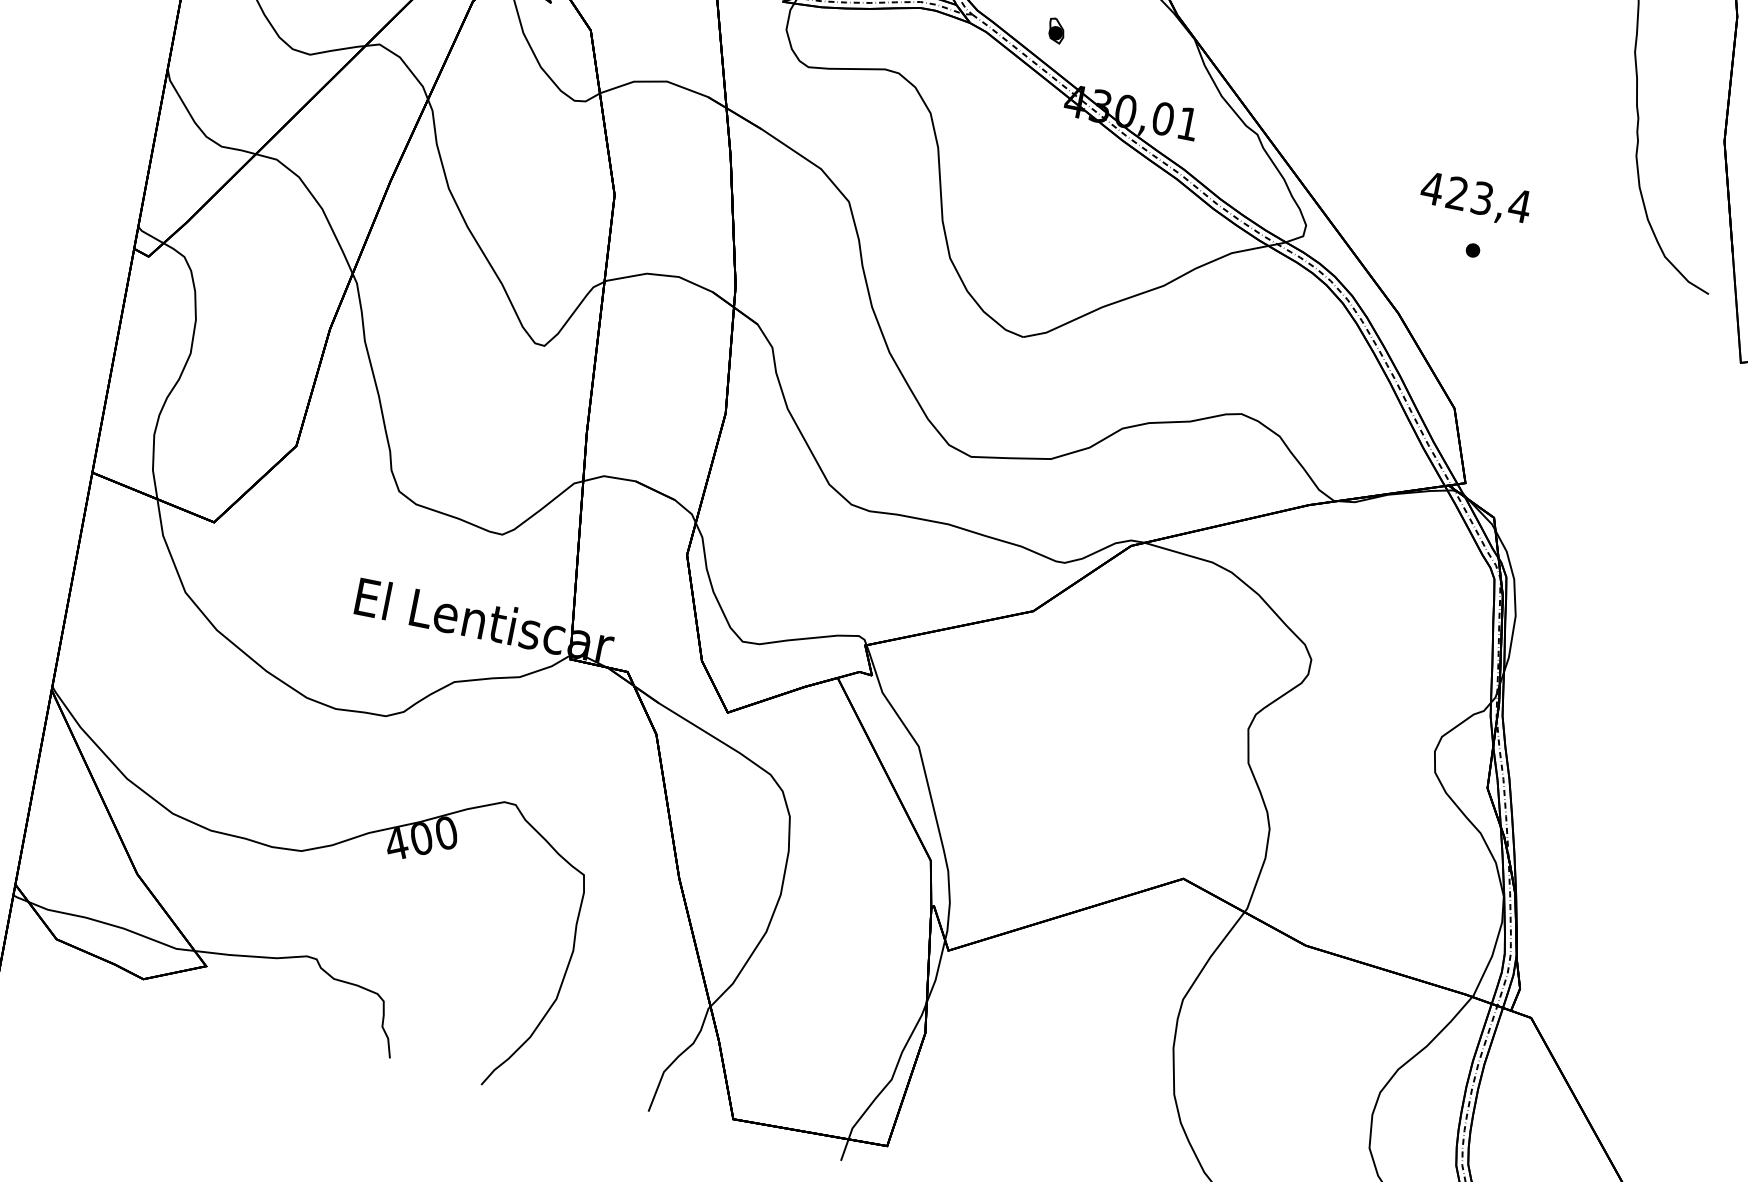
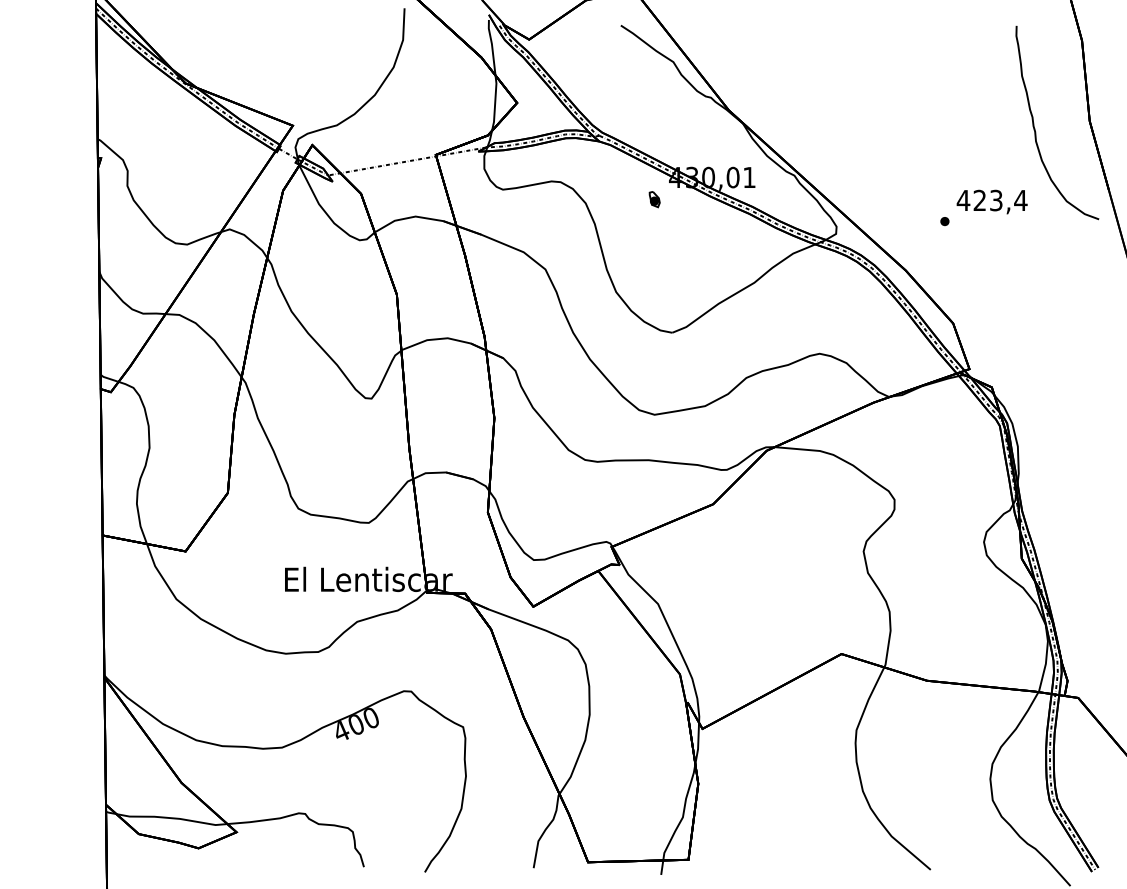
part: (1056, 30) -> (654, 199), moved
text: (1474, 198) -> (991, 201), moved

